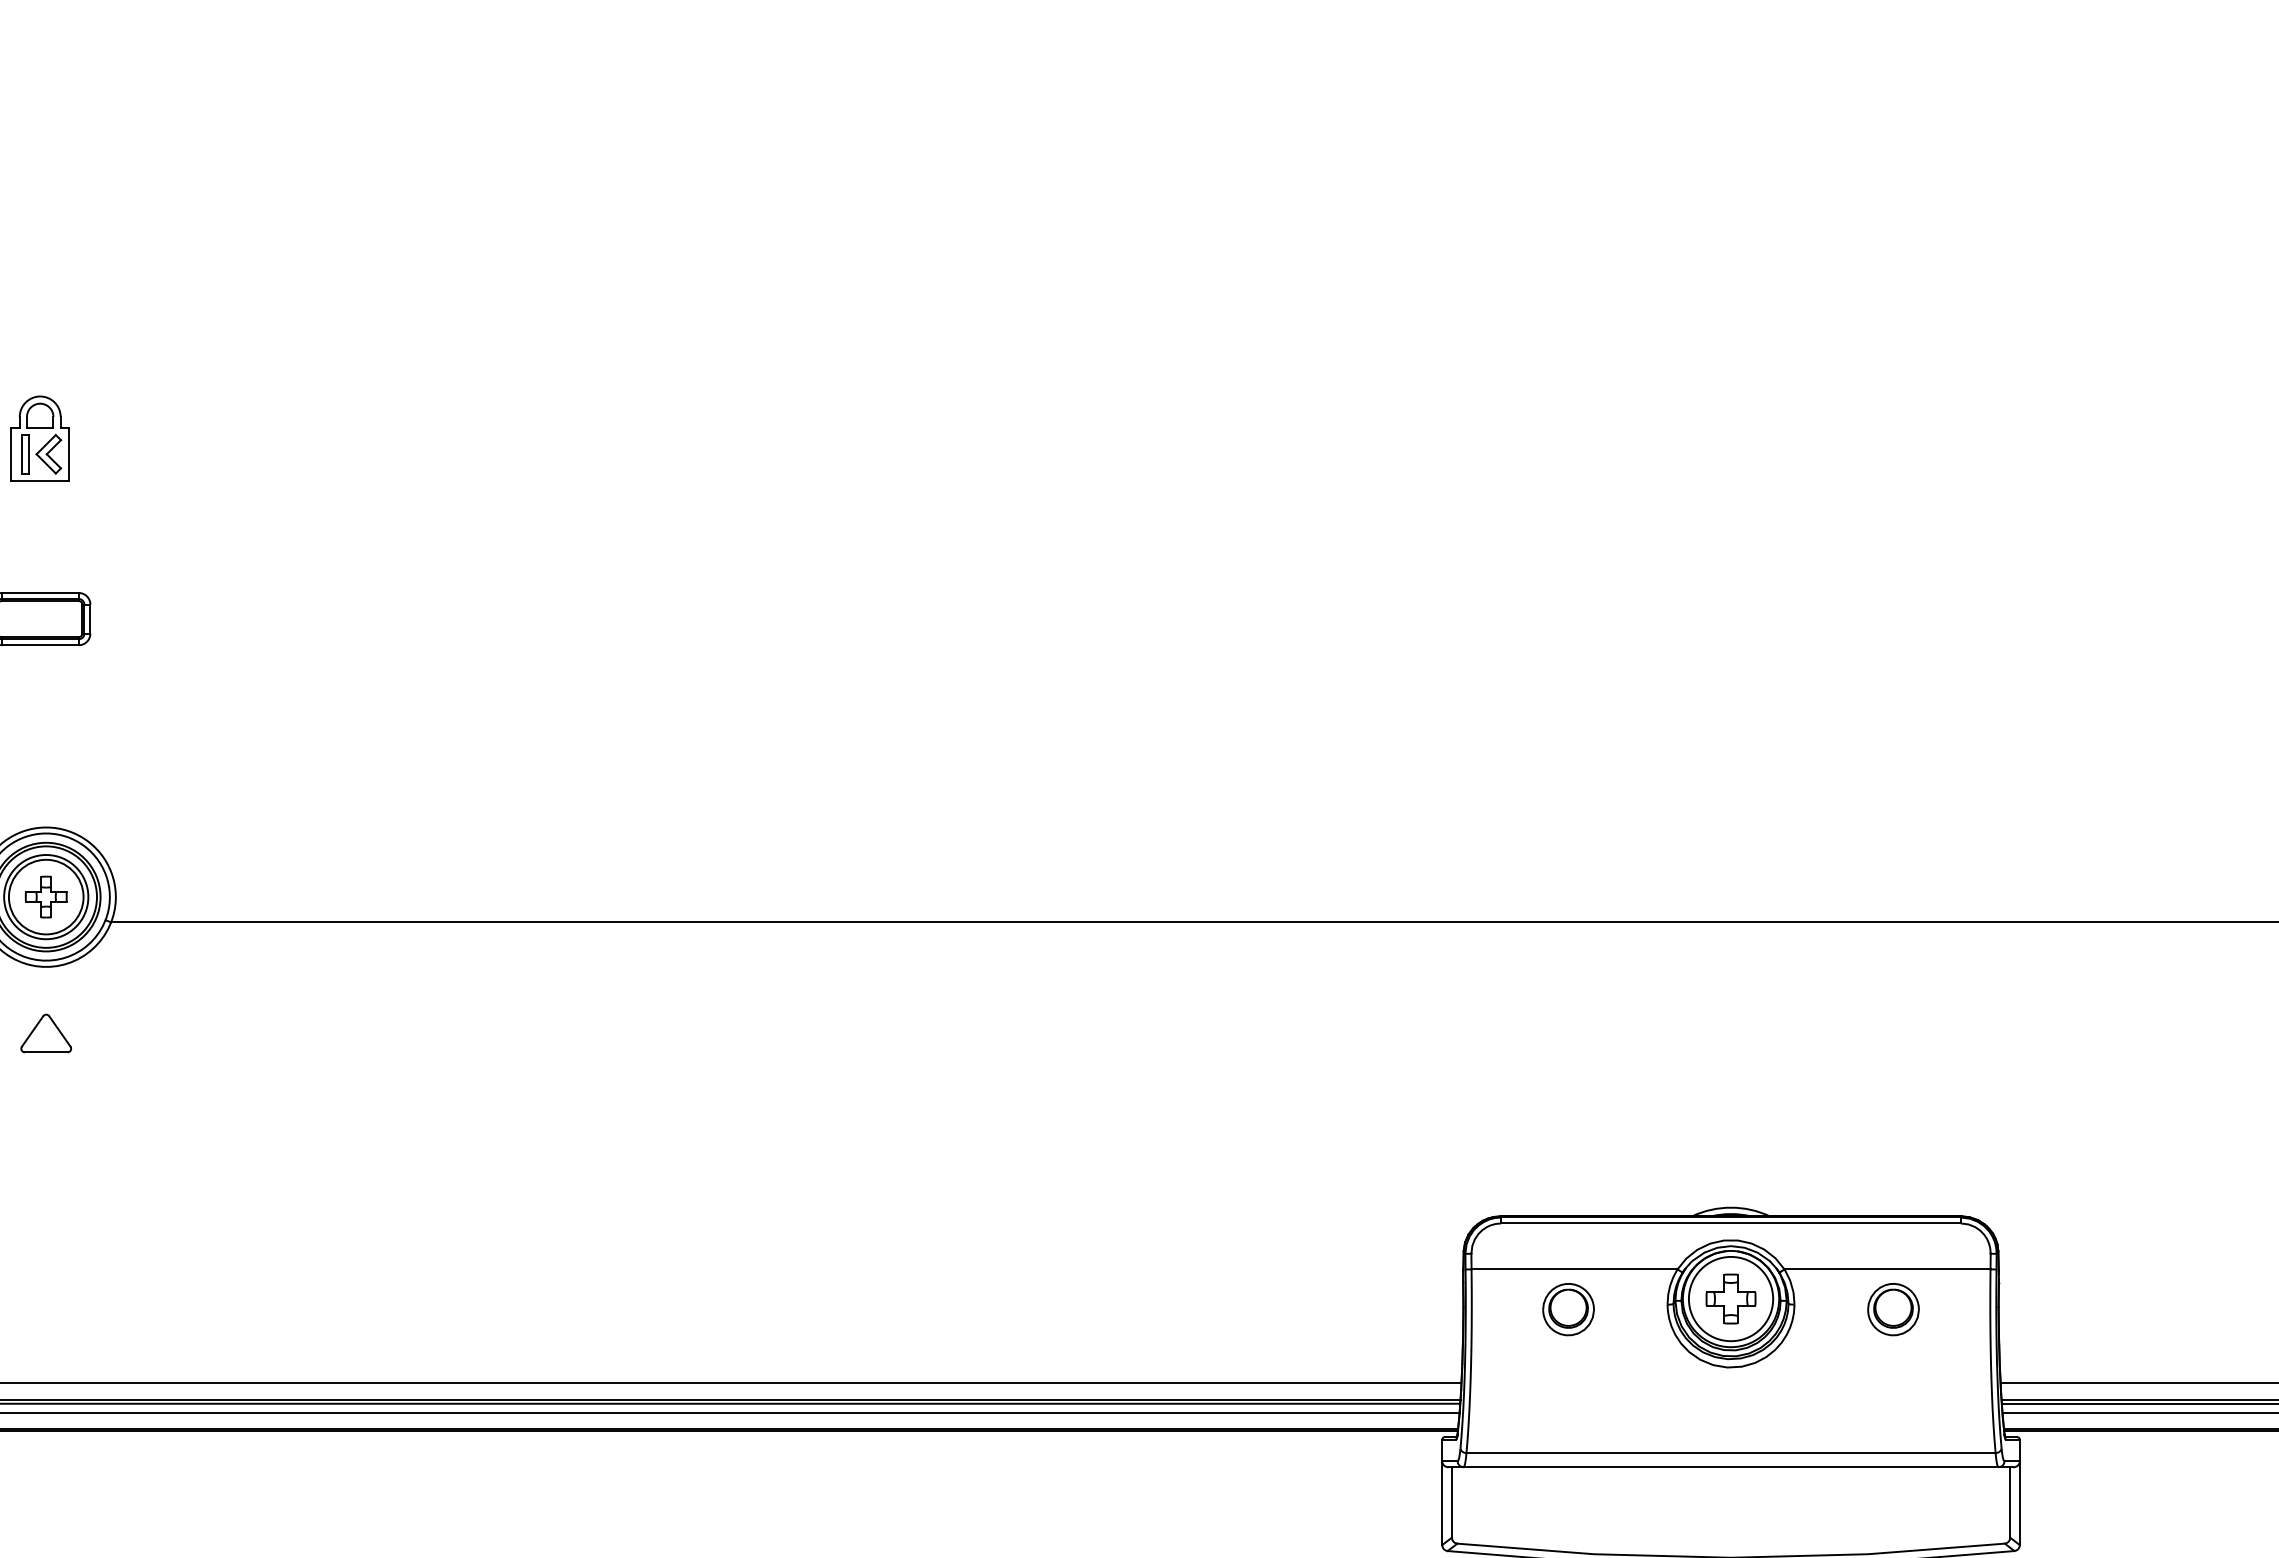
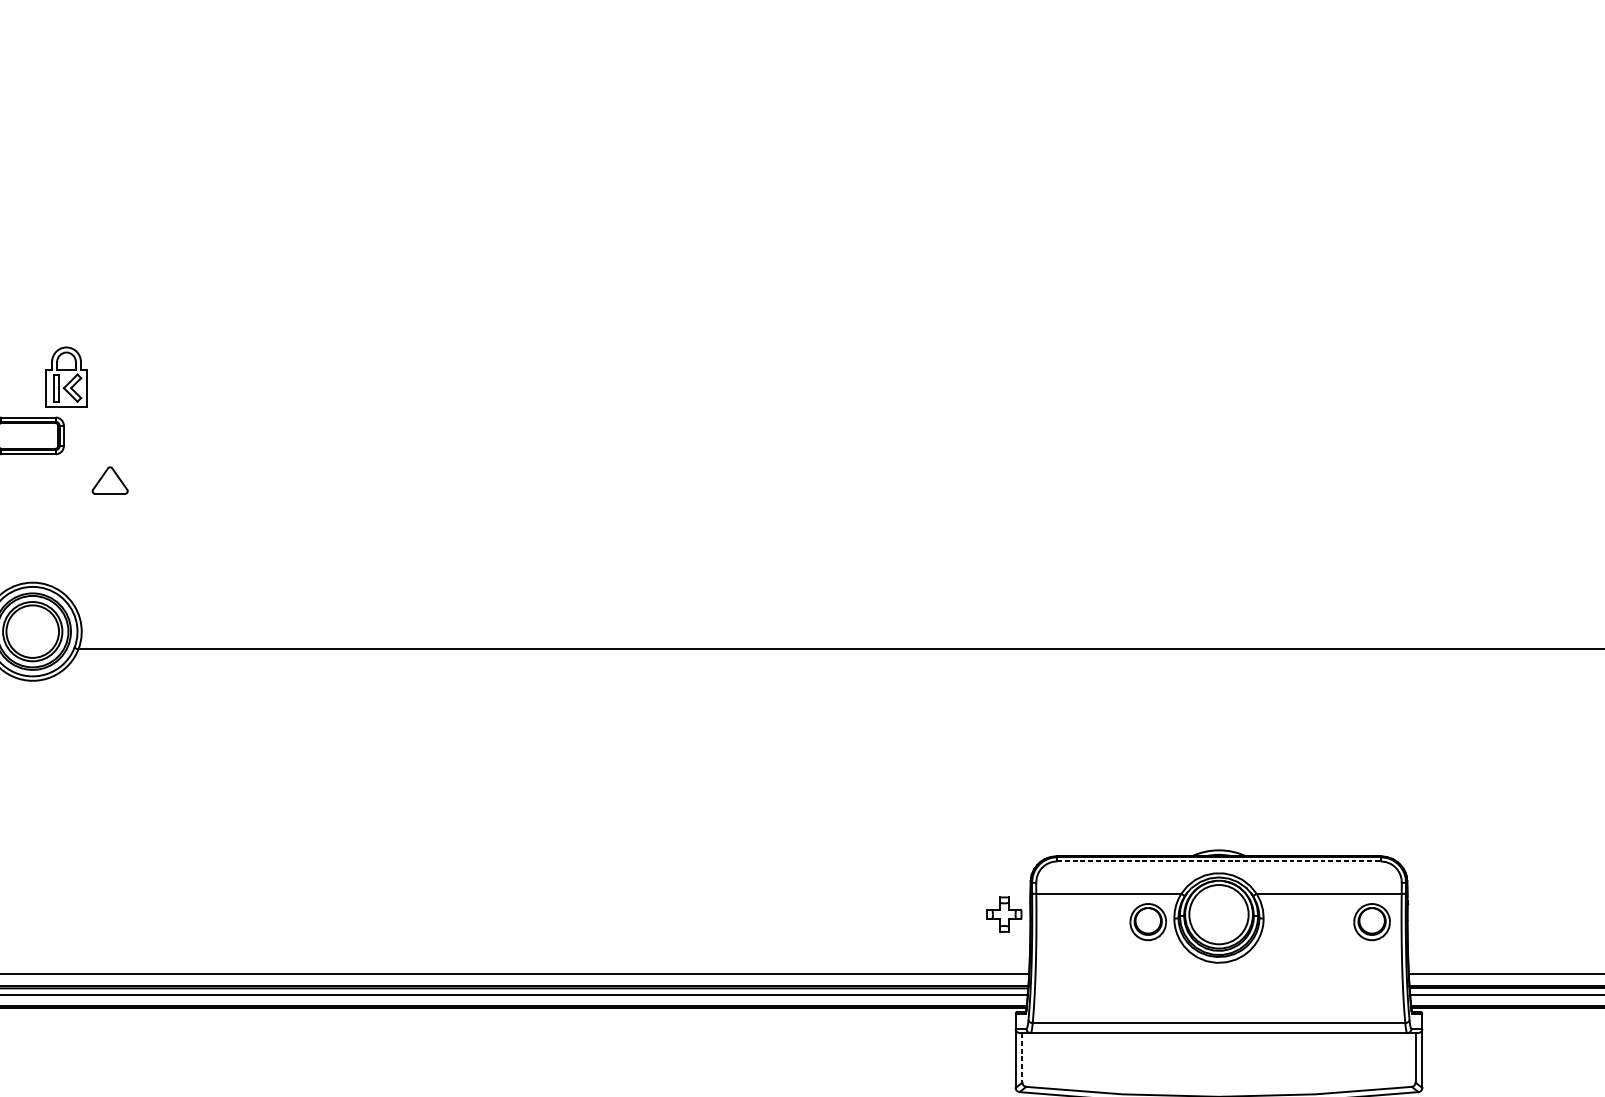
part: (39, 438) -> (66, 377), moved
part: (45, 896) -> (32, 631), removed
part: (45, 1033) -> (109, 480), moved
line: (1731, 1223) -> (1219, 861), solid -> dashed
part: (1730, 1298) -> (1003, 914), moved
part: (1568, 1309) -> (1148, 922), moved
part: (1893, 1309) -> (1372, 922), moved
line: (1451, 1502) -> (1022, 1057), solid -> dashed

